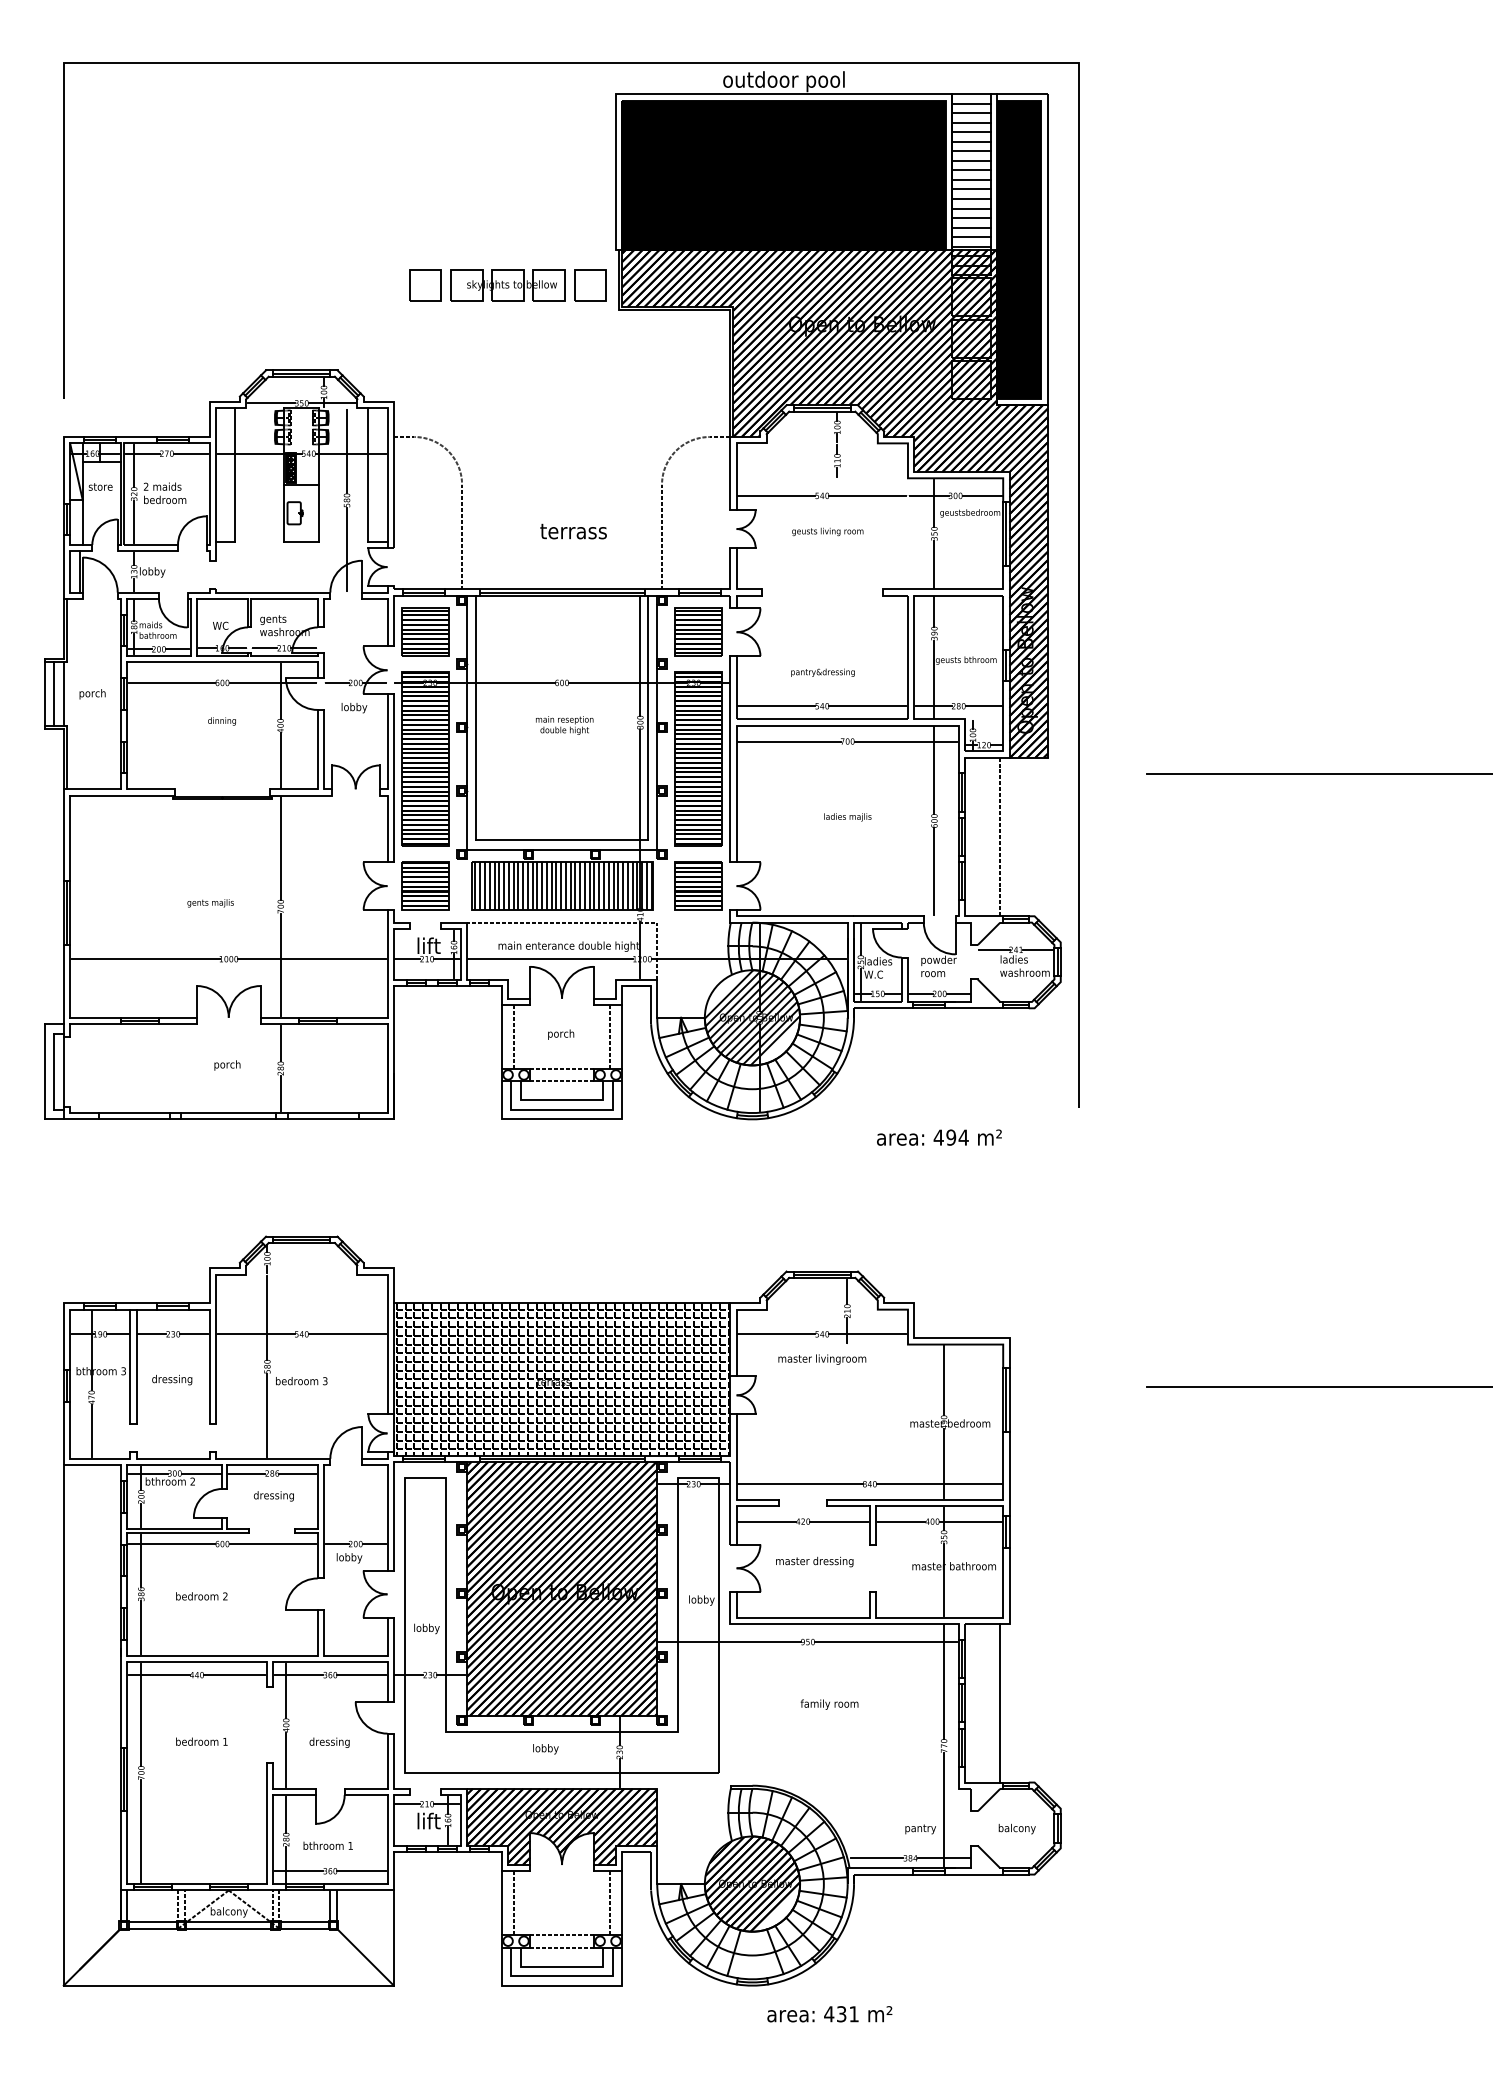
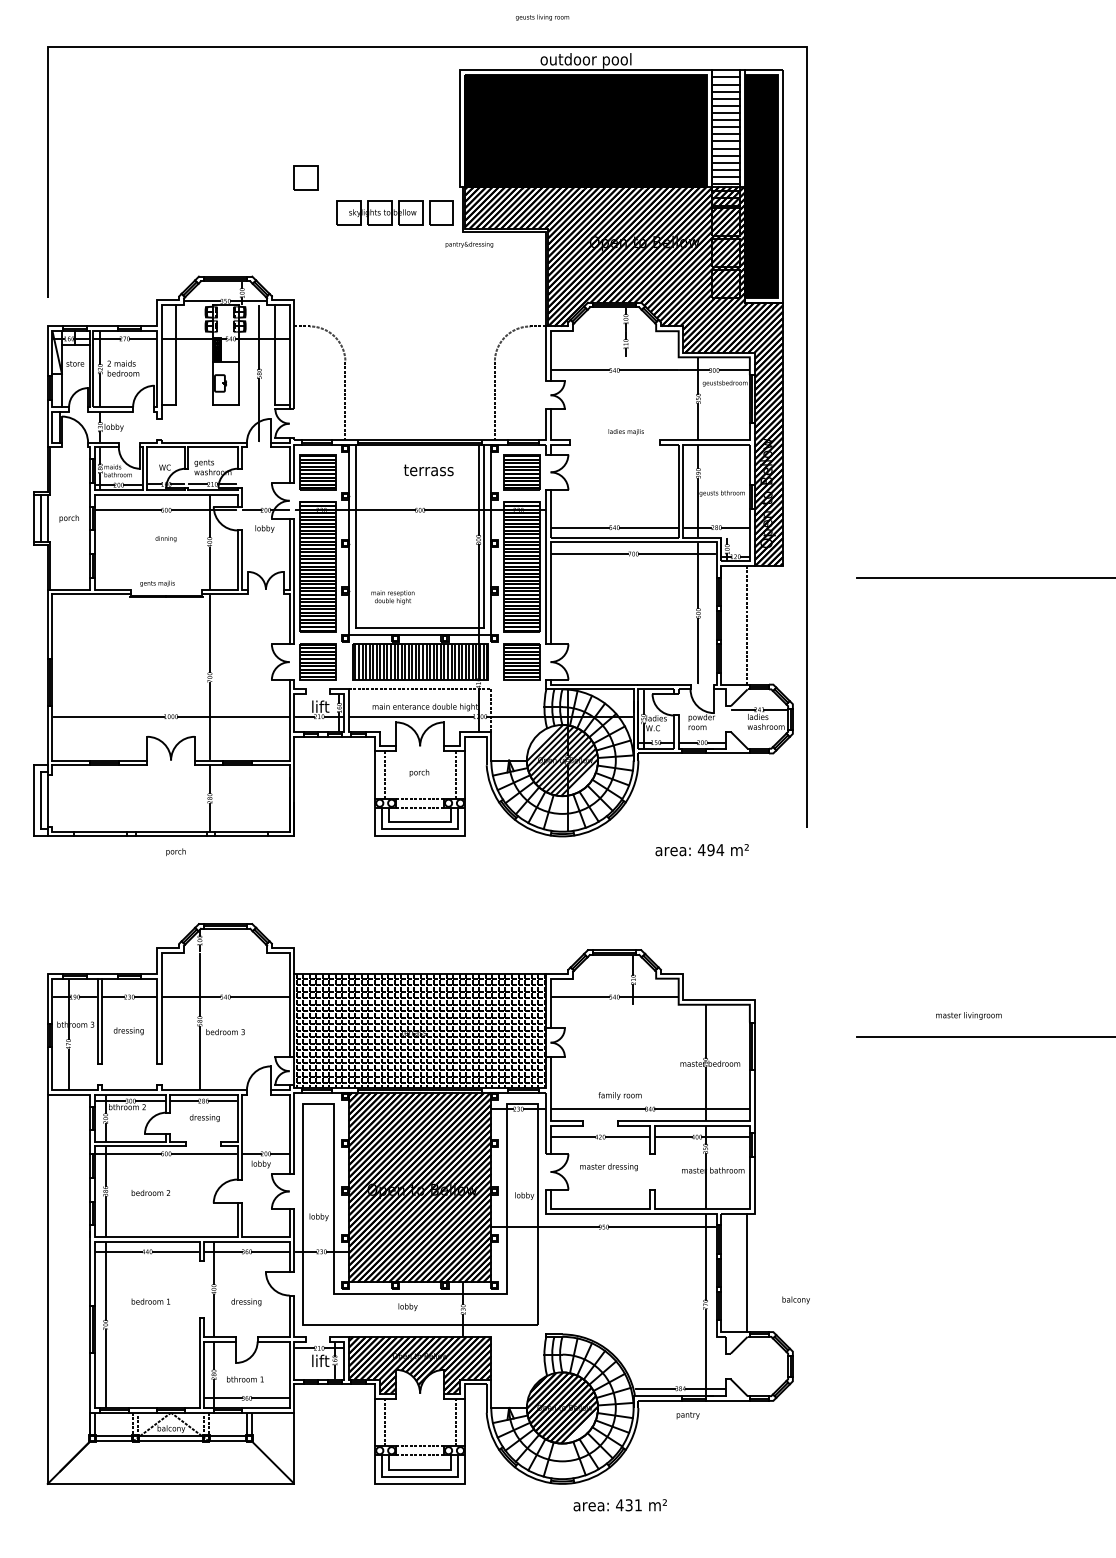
part: (425, 285) -> (306, 178), moved
text: (573, 531) -> (428, 470), moved
text: (827, 531) -> (542, 17), moved
text: (822, 672) -> (469, 244), moved
text: (564, 725) -> (392, 597), moved
text: (847, 817) -> (626, 432), moved
text: (210, 903) -> (157, 583), moved
text: (227, 1065) -> (176, 852), moved
text: (822, 1359) -> (969, 1015), moved
text: (829, 1704) -> (620, 1095), moved
text: (1016, 1828) -> (795, 1299), moved
text: (920, 1829) -> (688, 1415), moved

